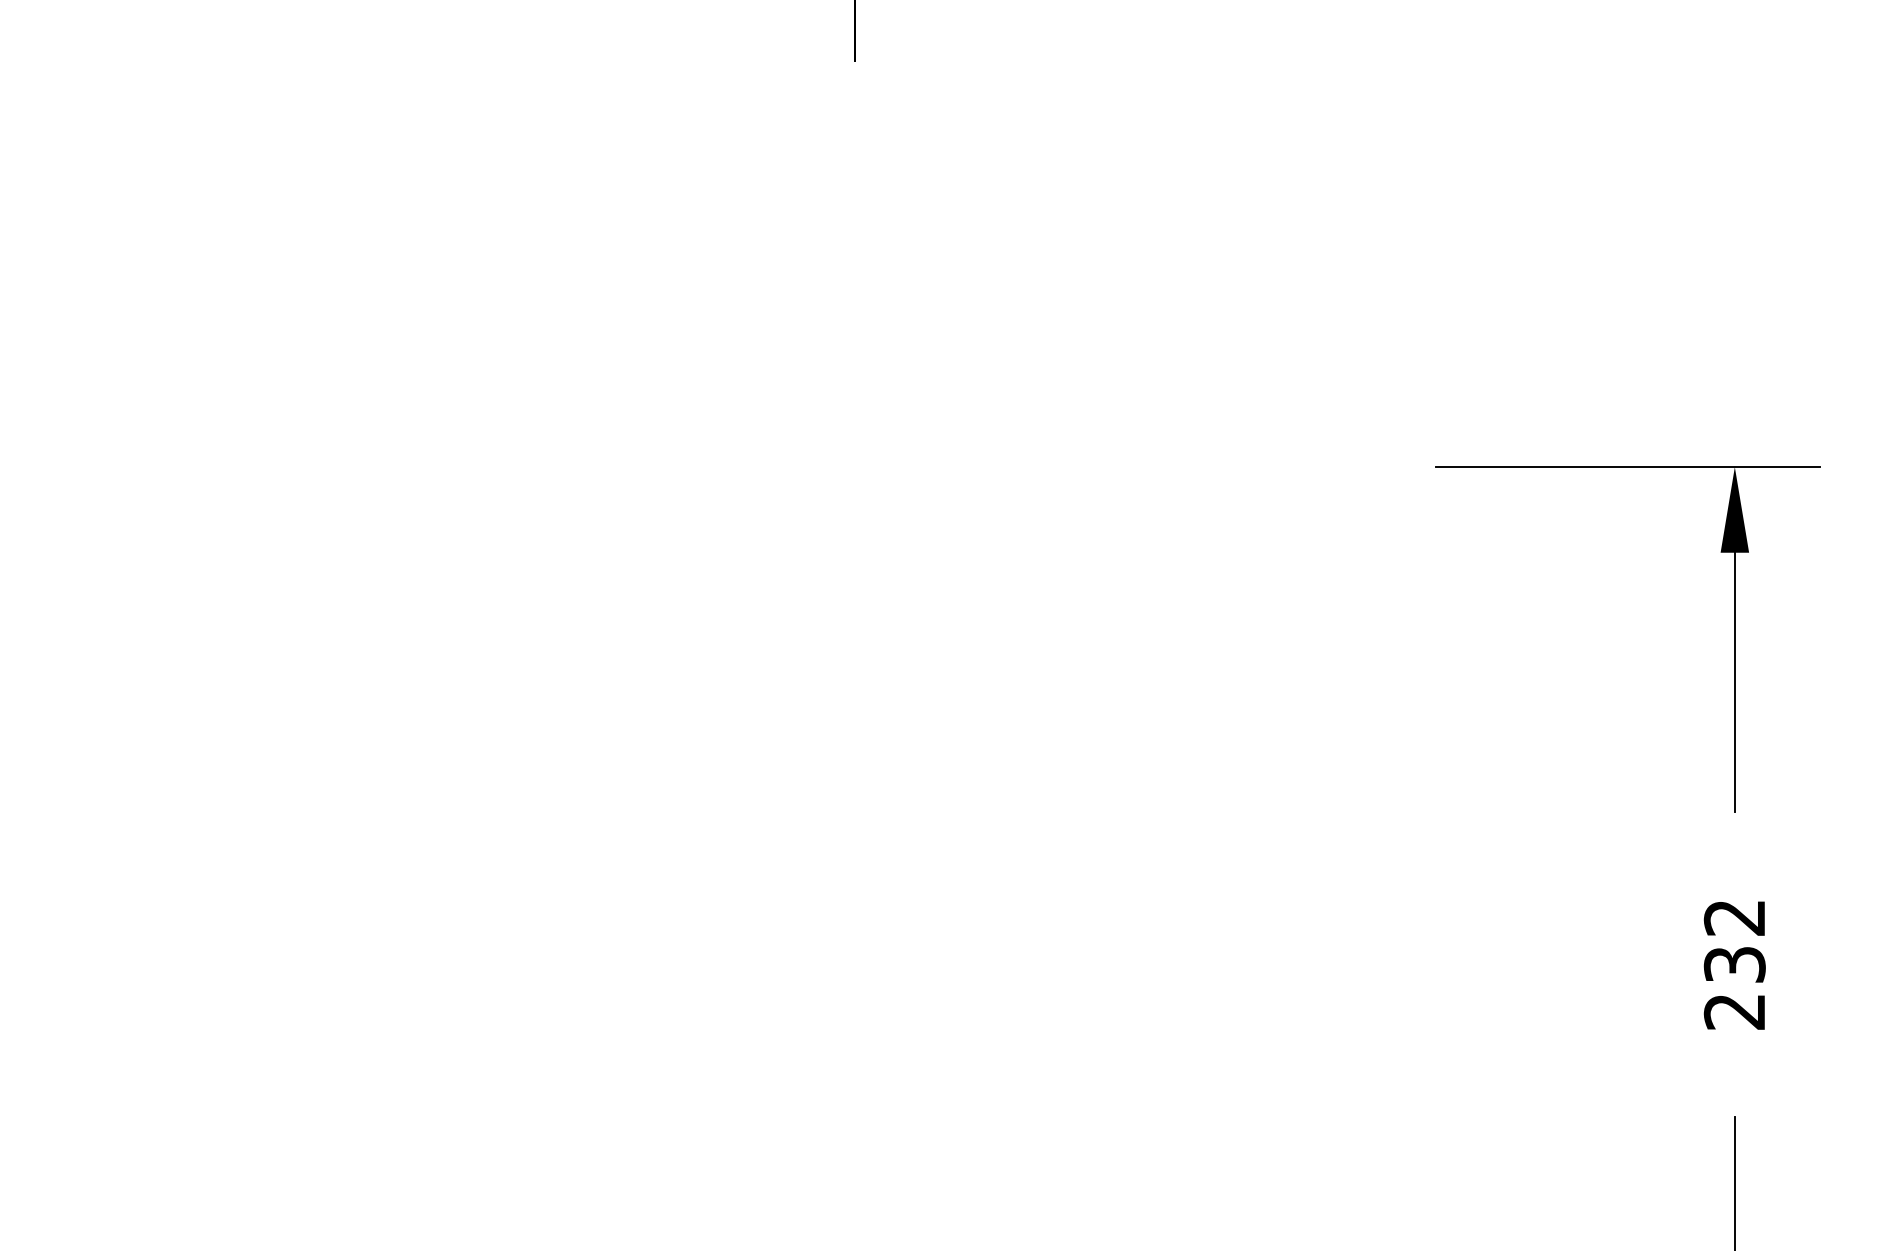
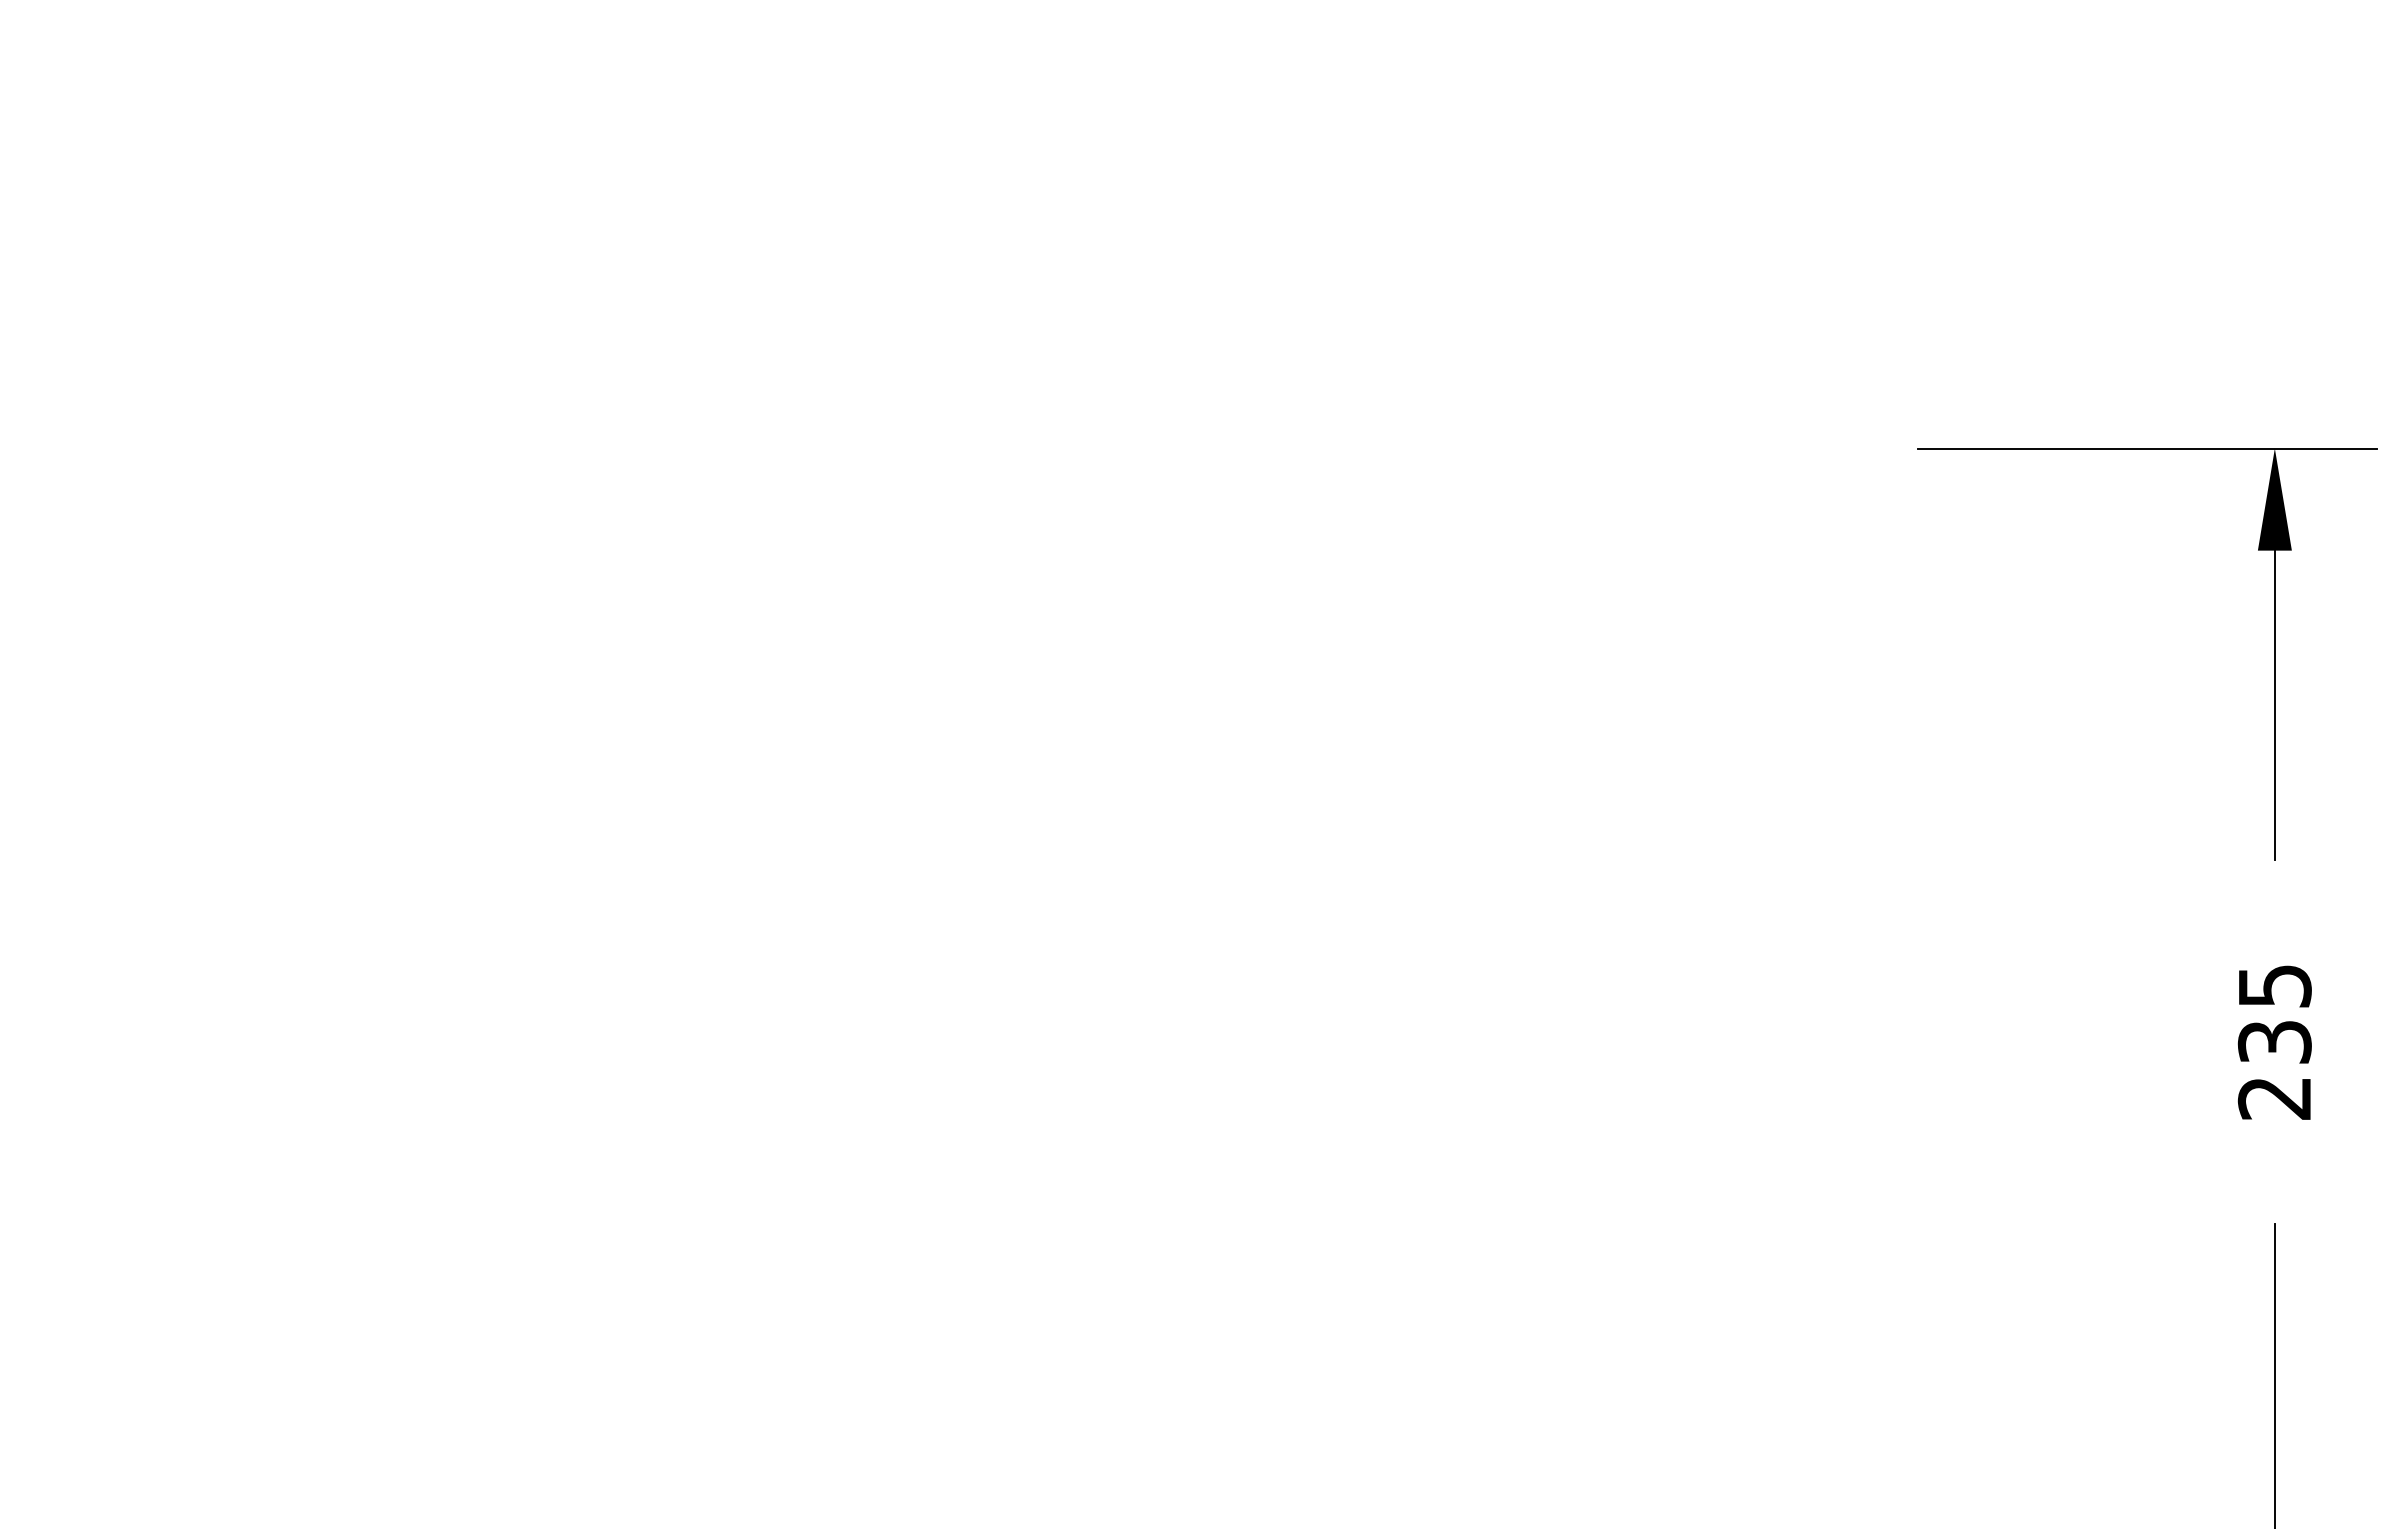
text: (1734, 918) -> (2274, 986), 232 -> 235

